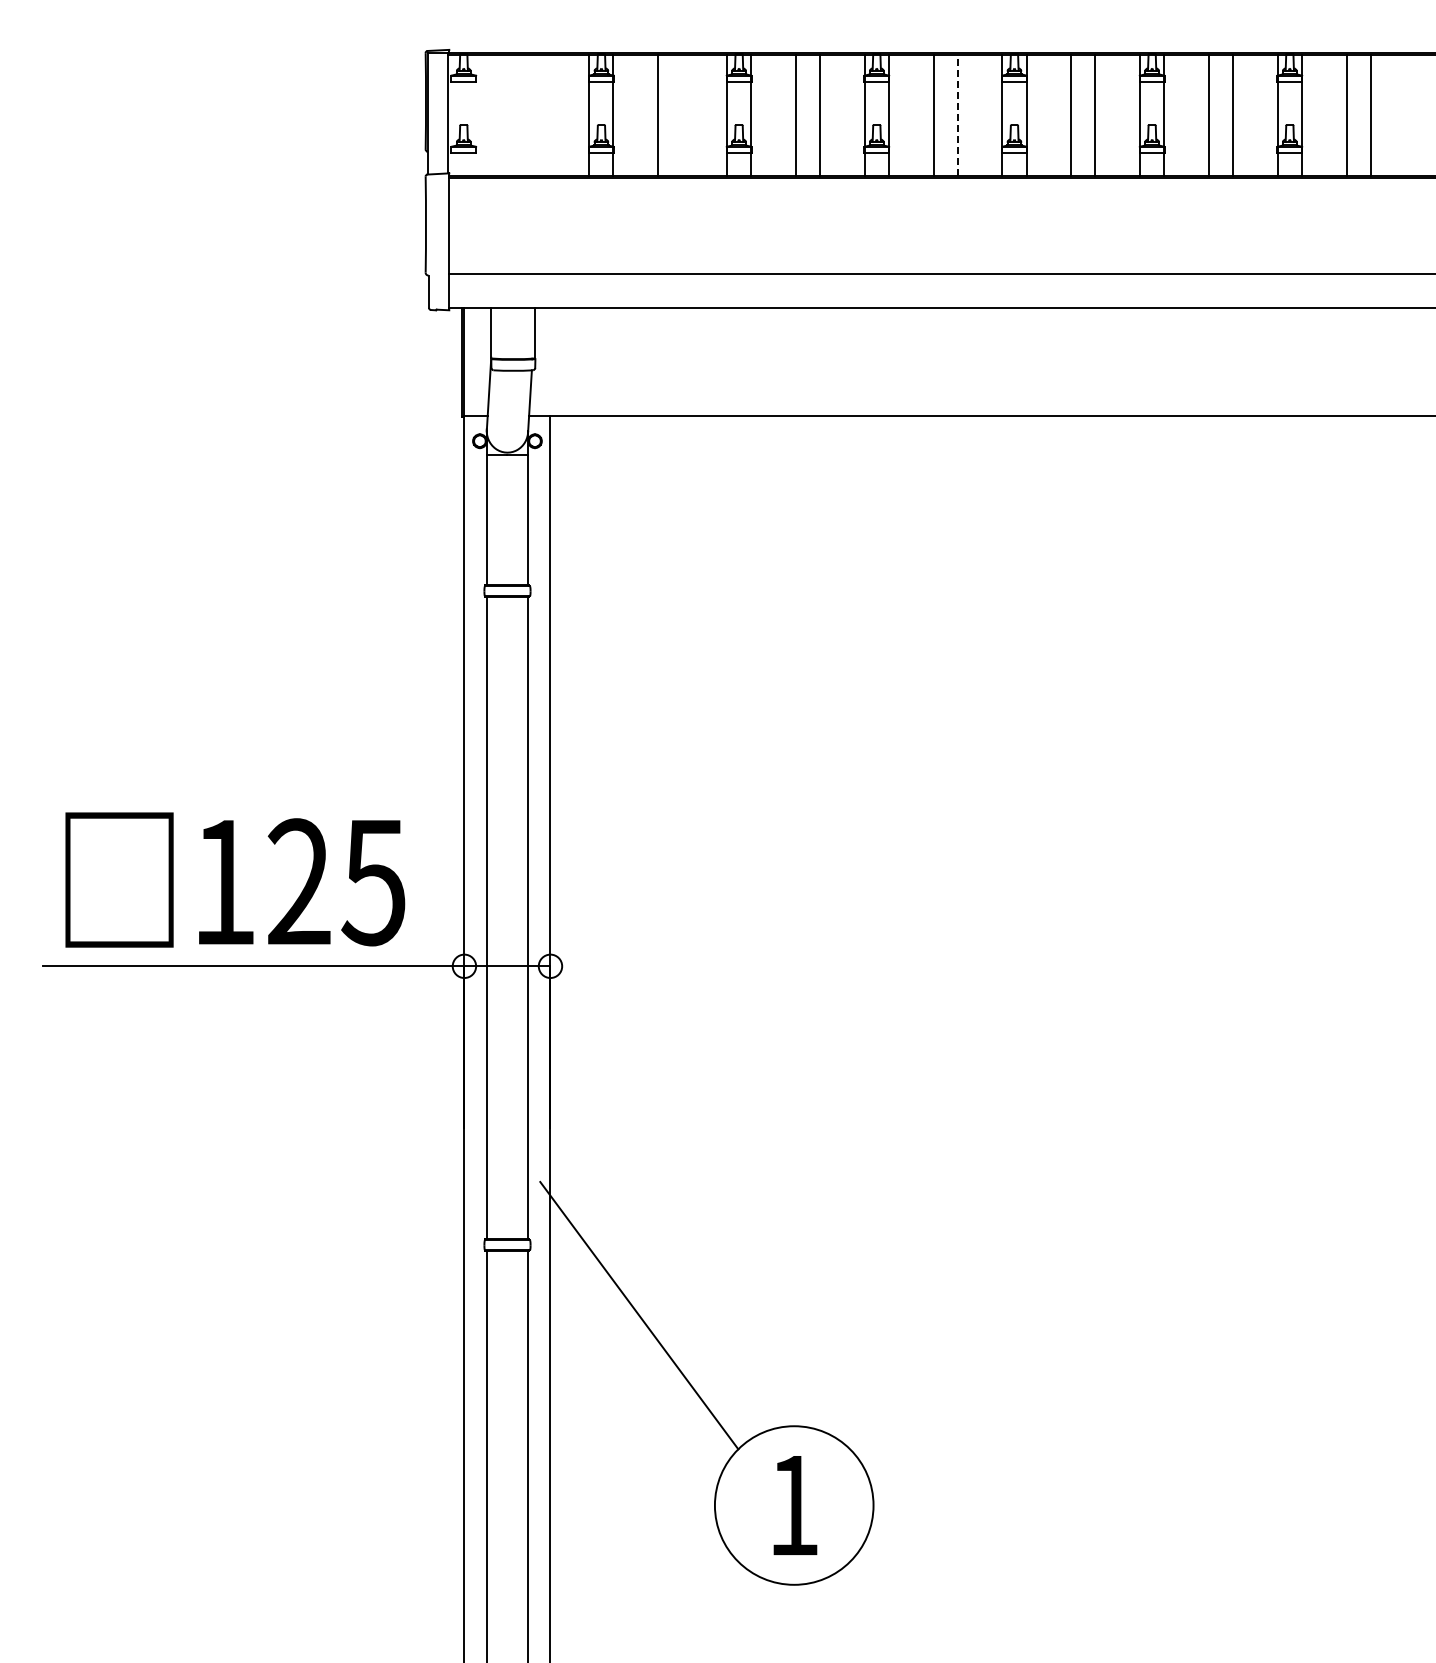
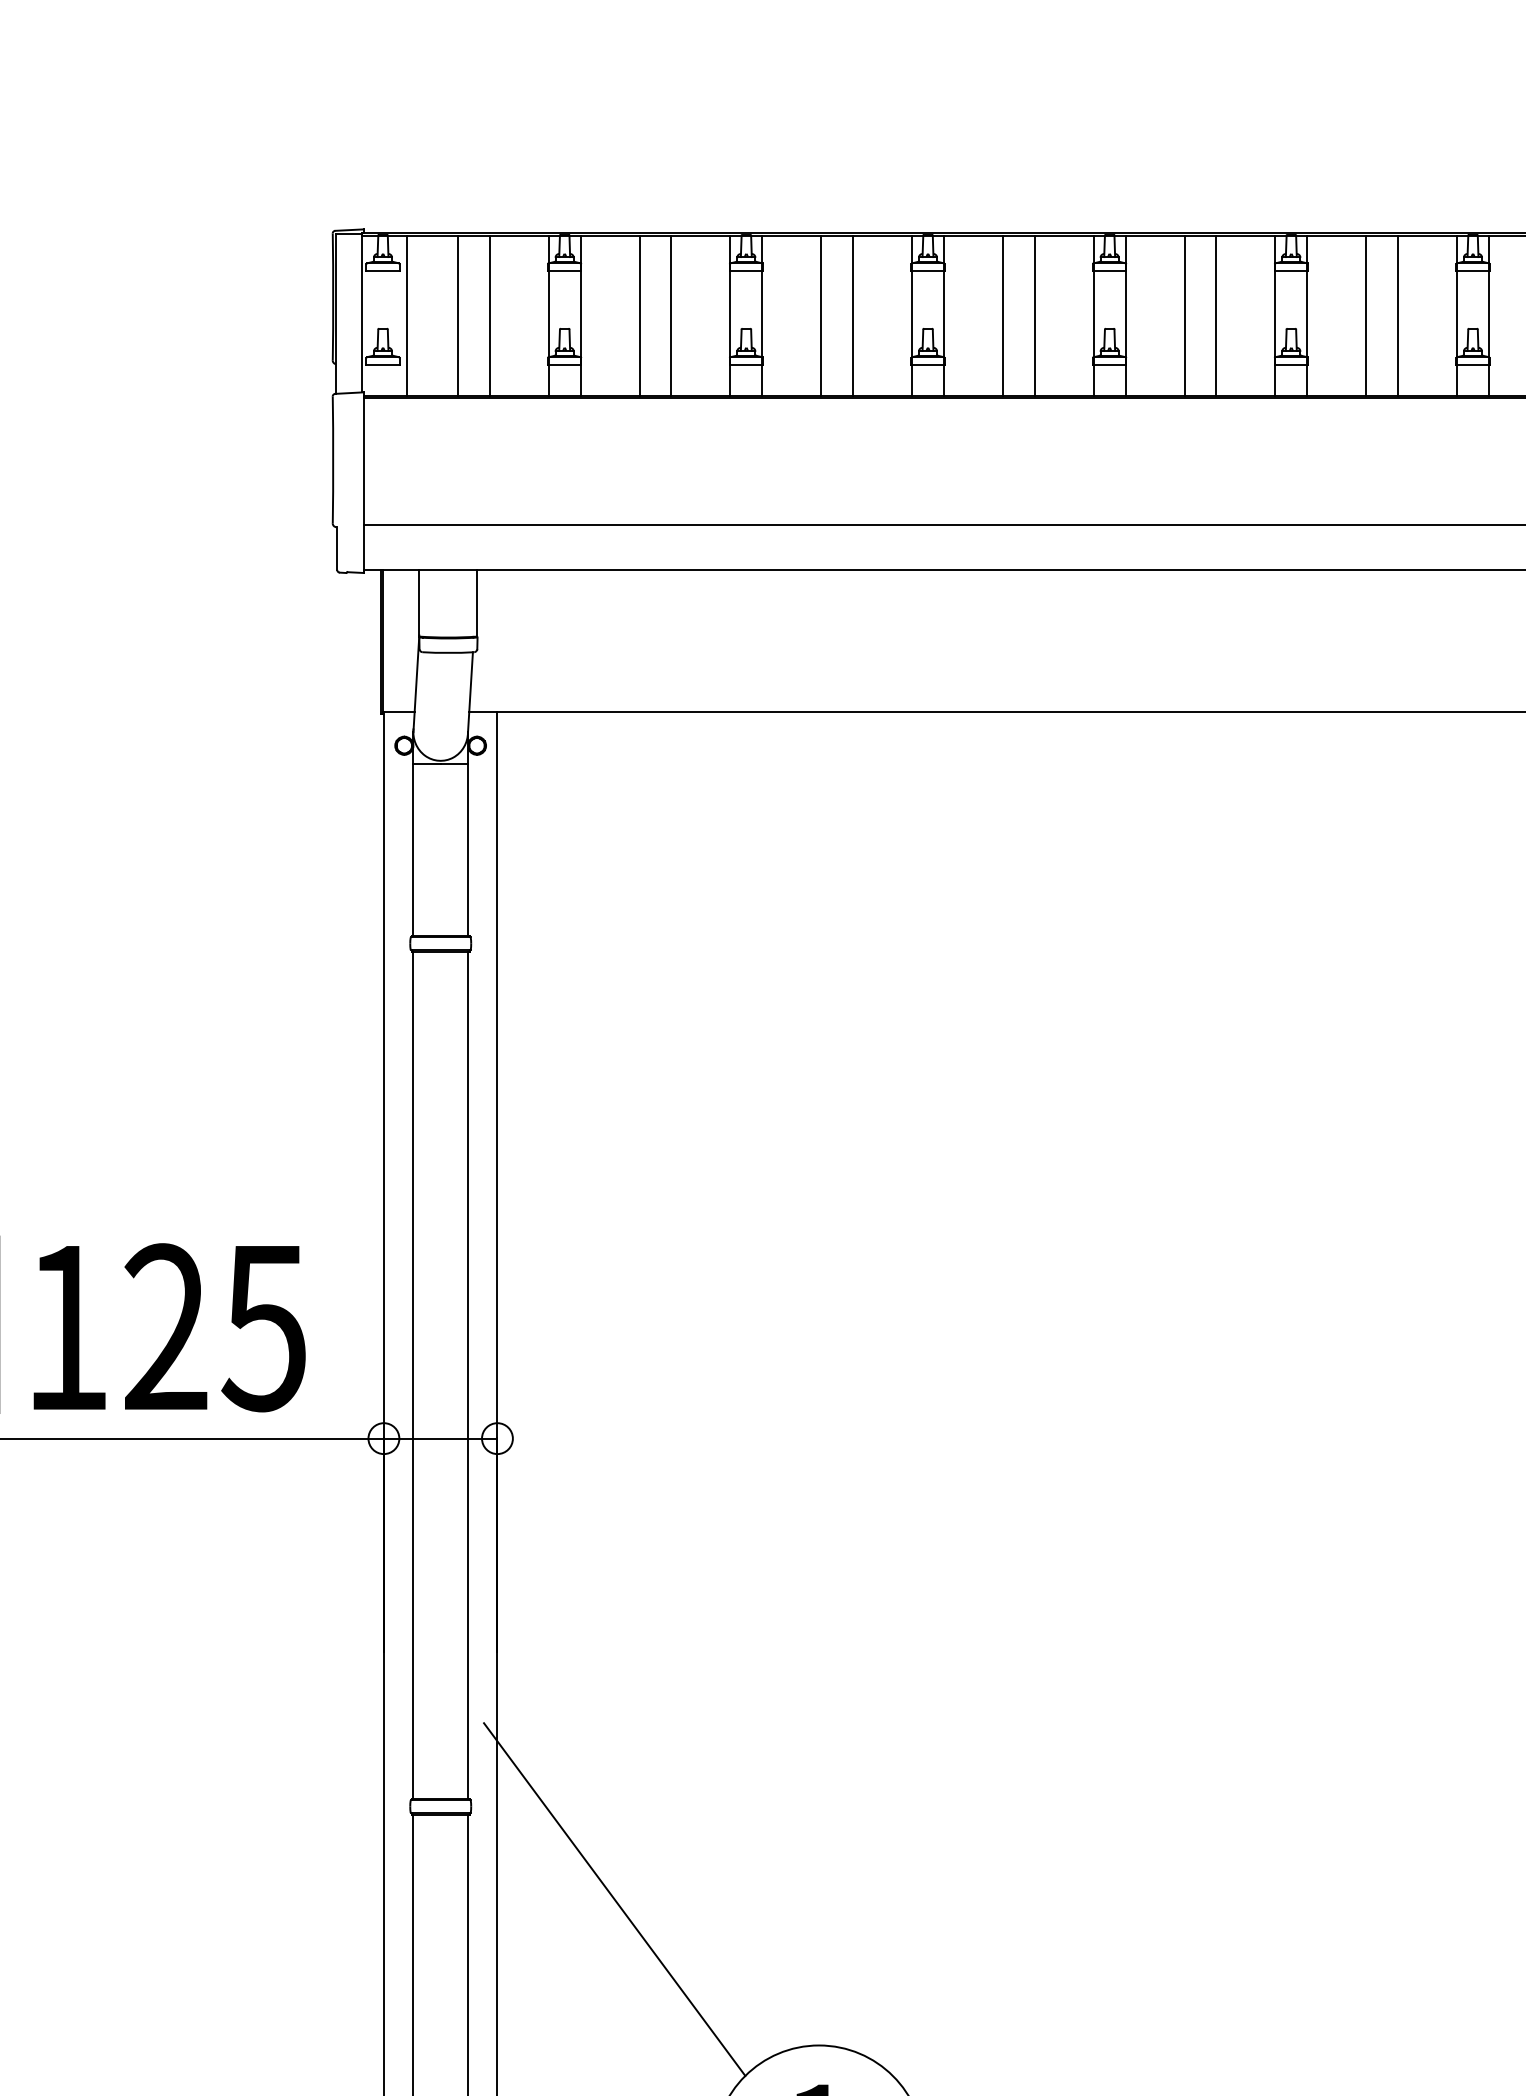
line: (481, 115) -> (406, 315), added
line: (520, 115) -> (457, 315), added
line: (544, 115) -> (489, 315), added
line: (682, 115) -> (671, 315), added
line: (957, 115) -> (1034, 315), dashed -> solid

